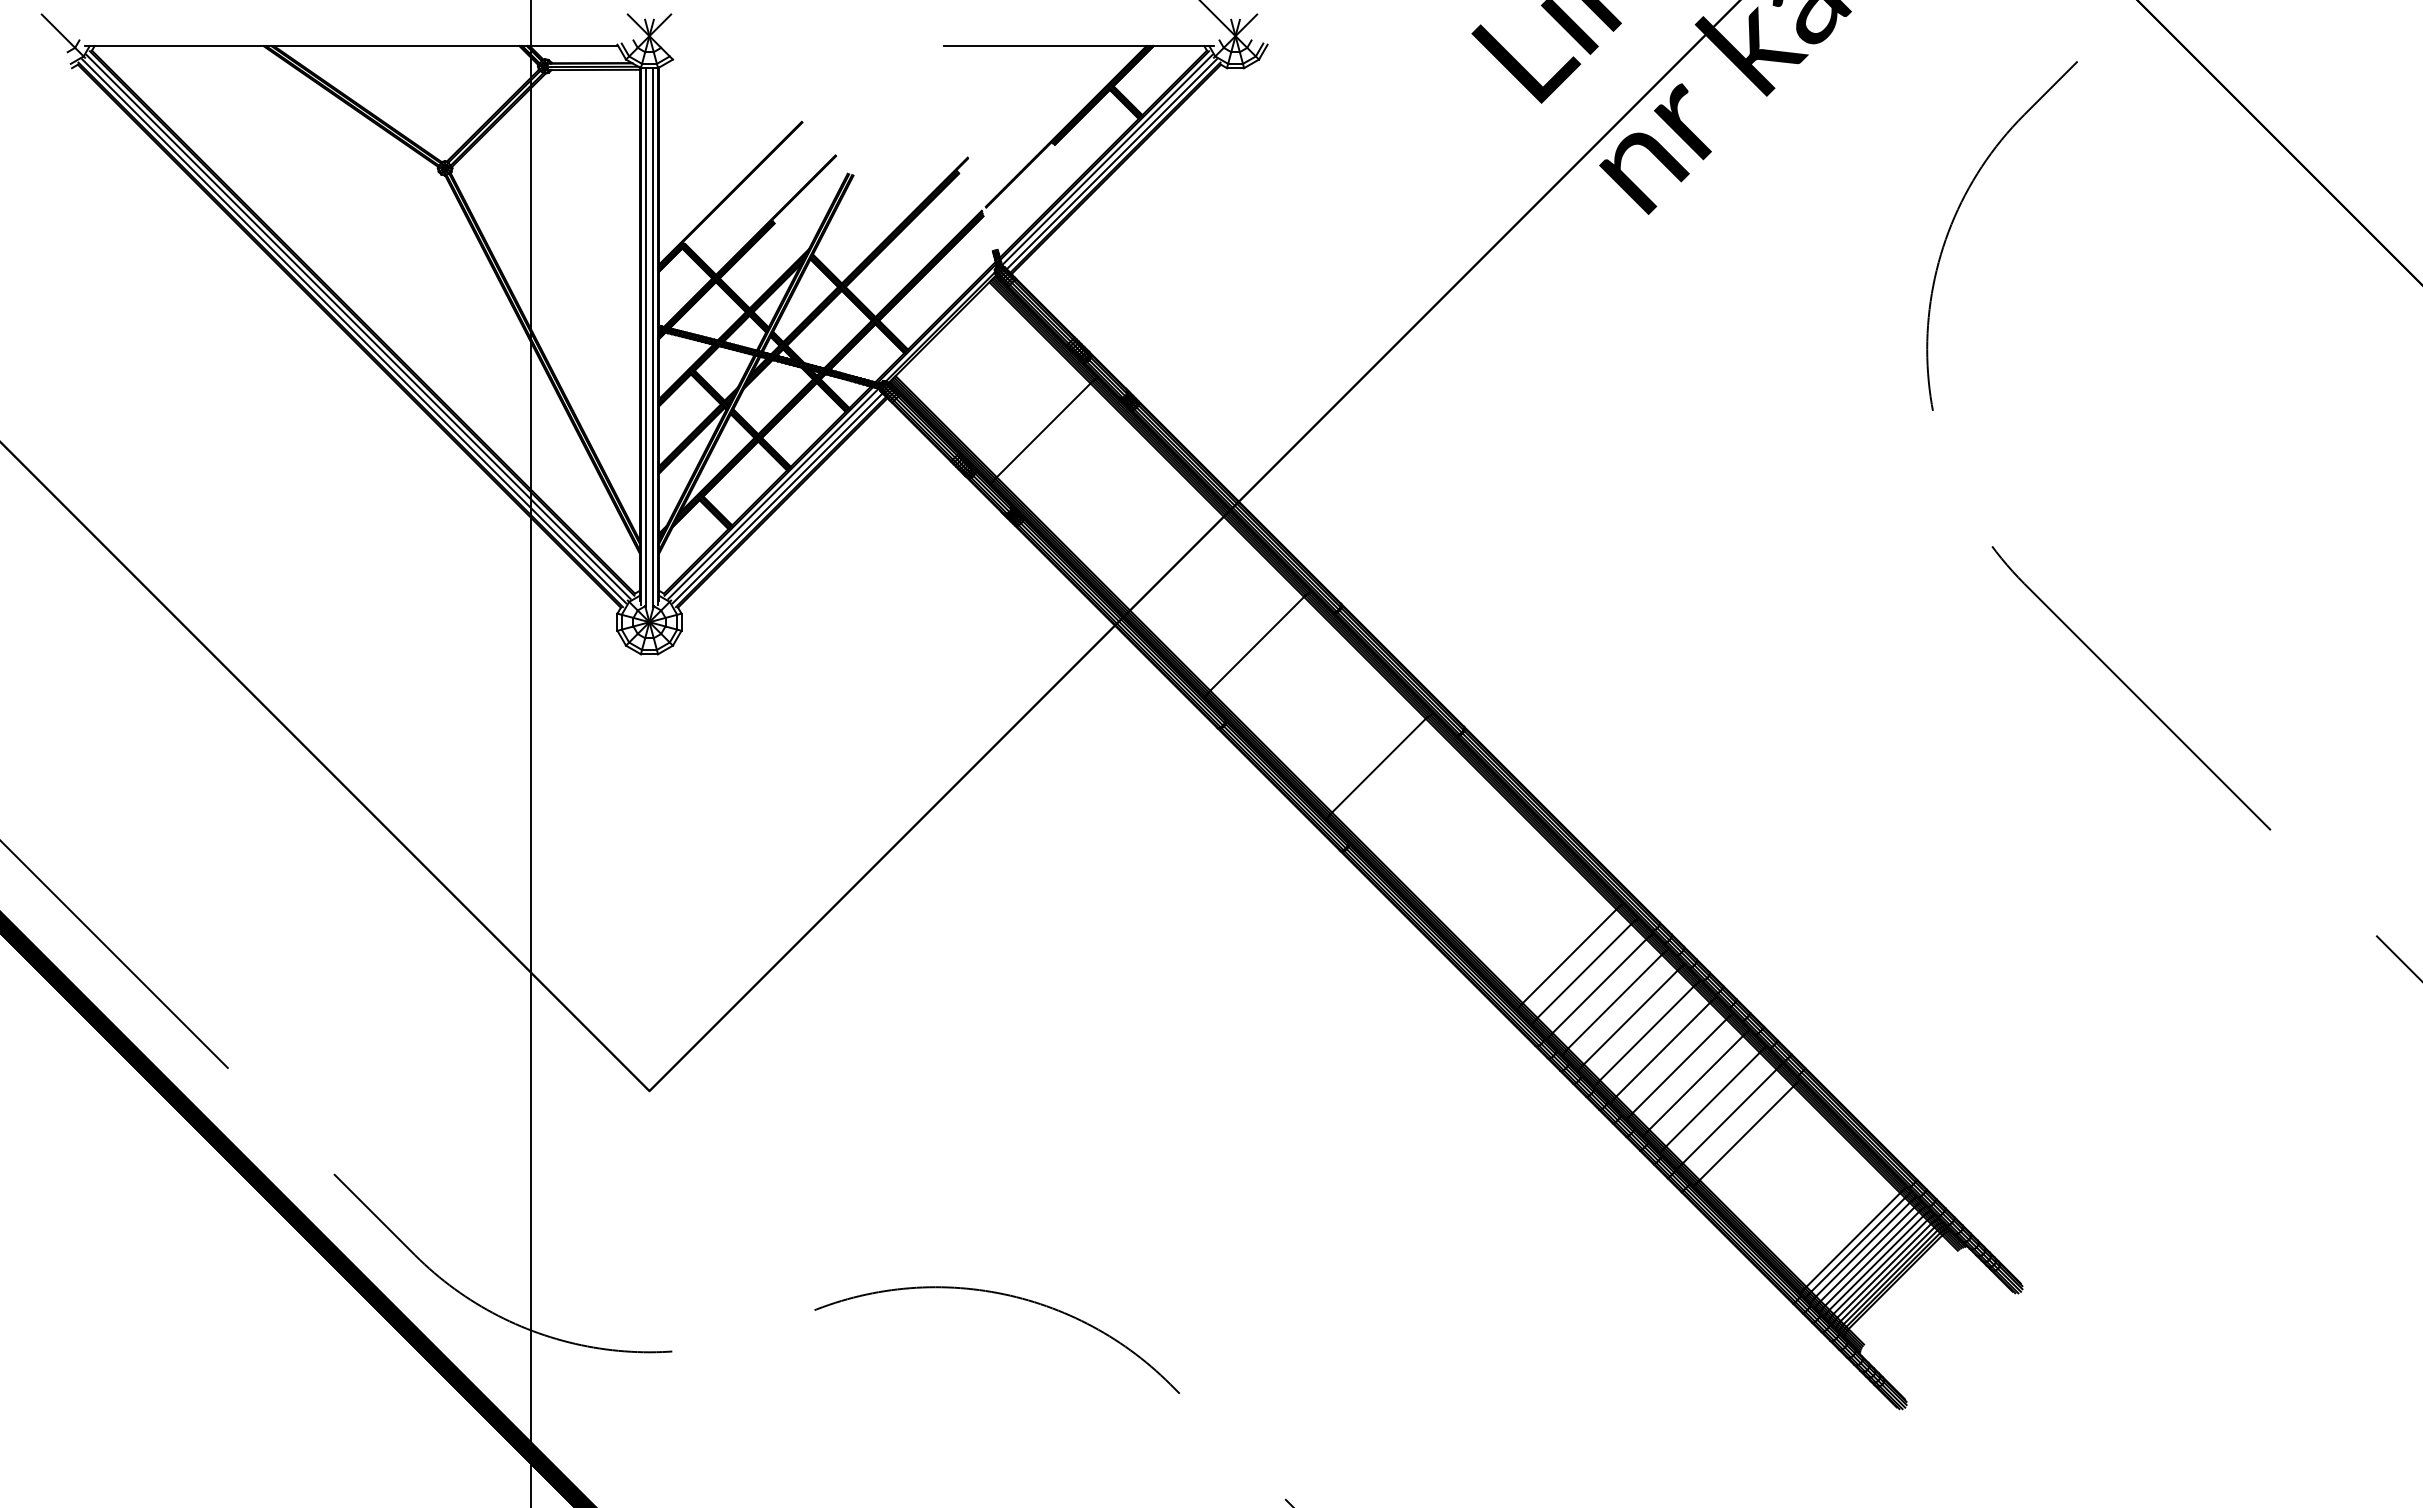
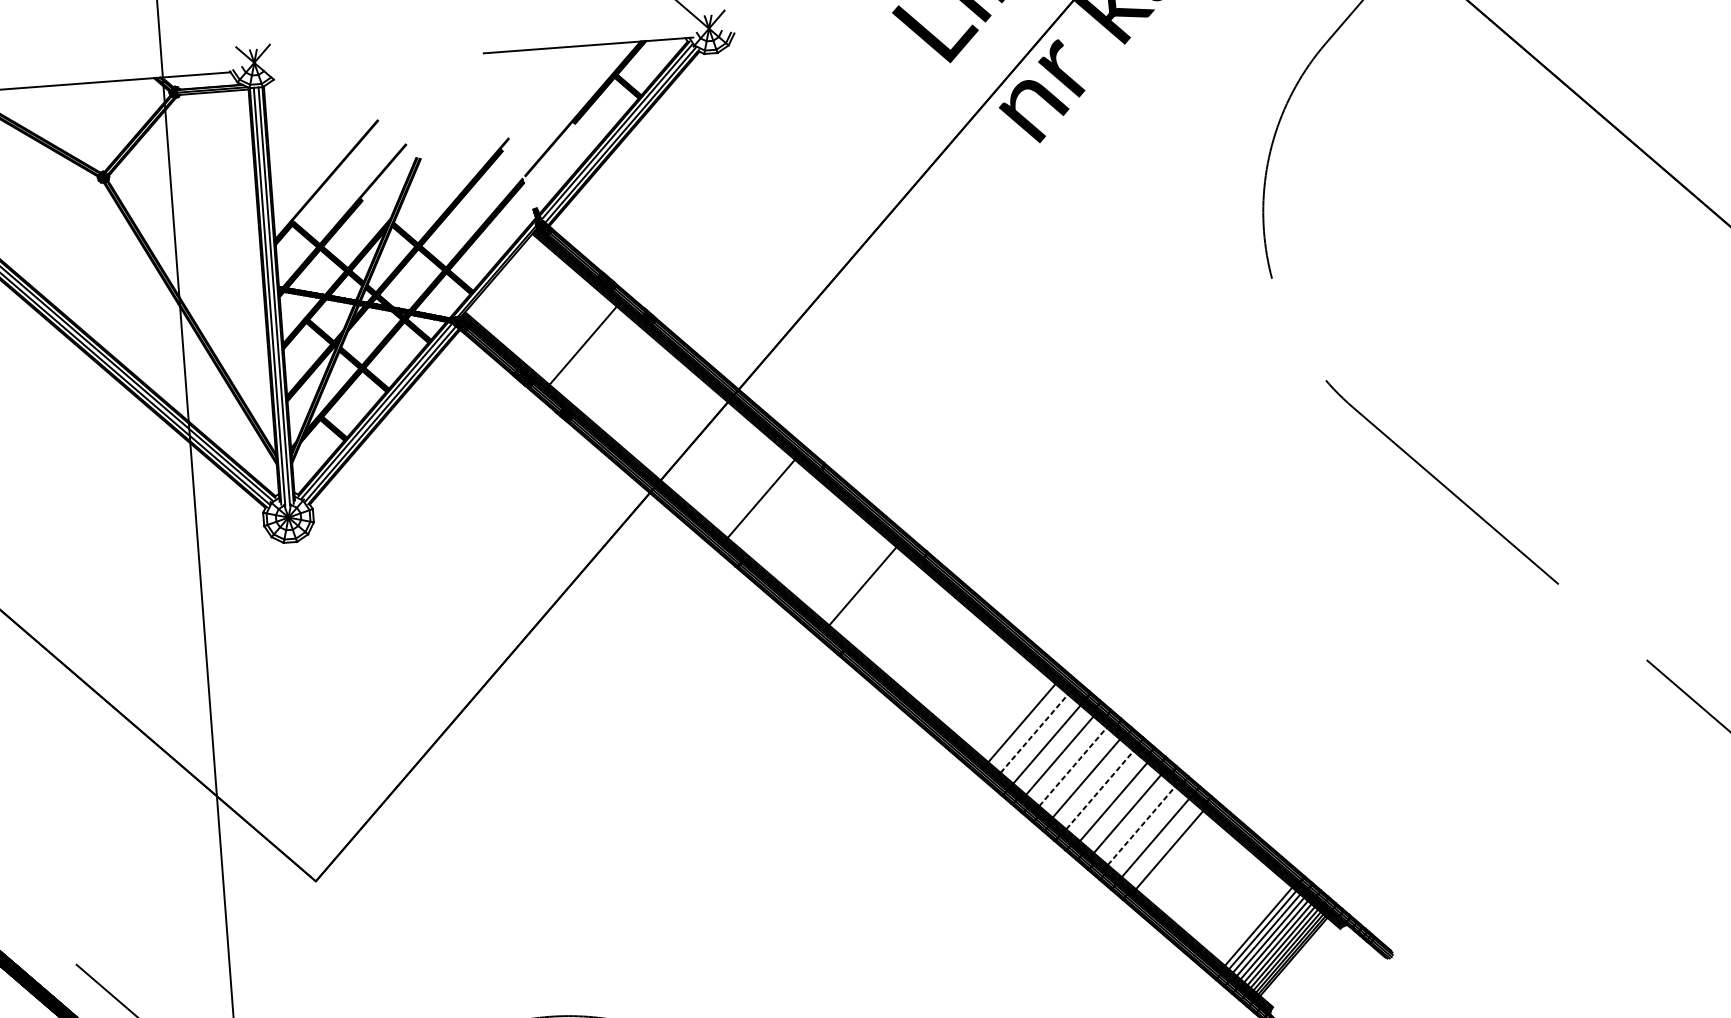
line: (1584, 970) -> (1034, 733), solid -> dashed
line: (1631, 1017) -> (1073, 766), solid -> dashed
line: (1663, 1049) -> (1100, 789), solid -> dashed
line: (1713, 1099) -> (1141, 825), solid -> dashed

